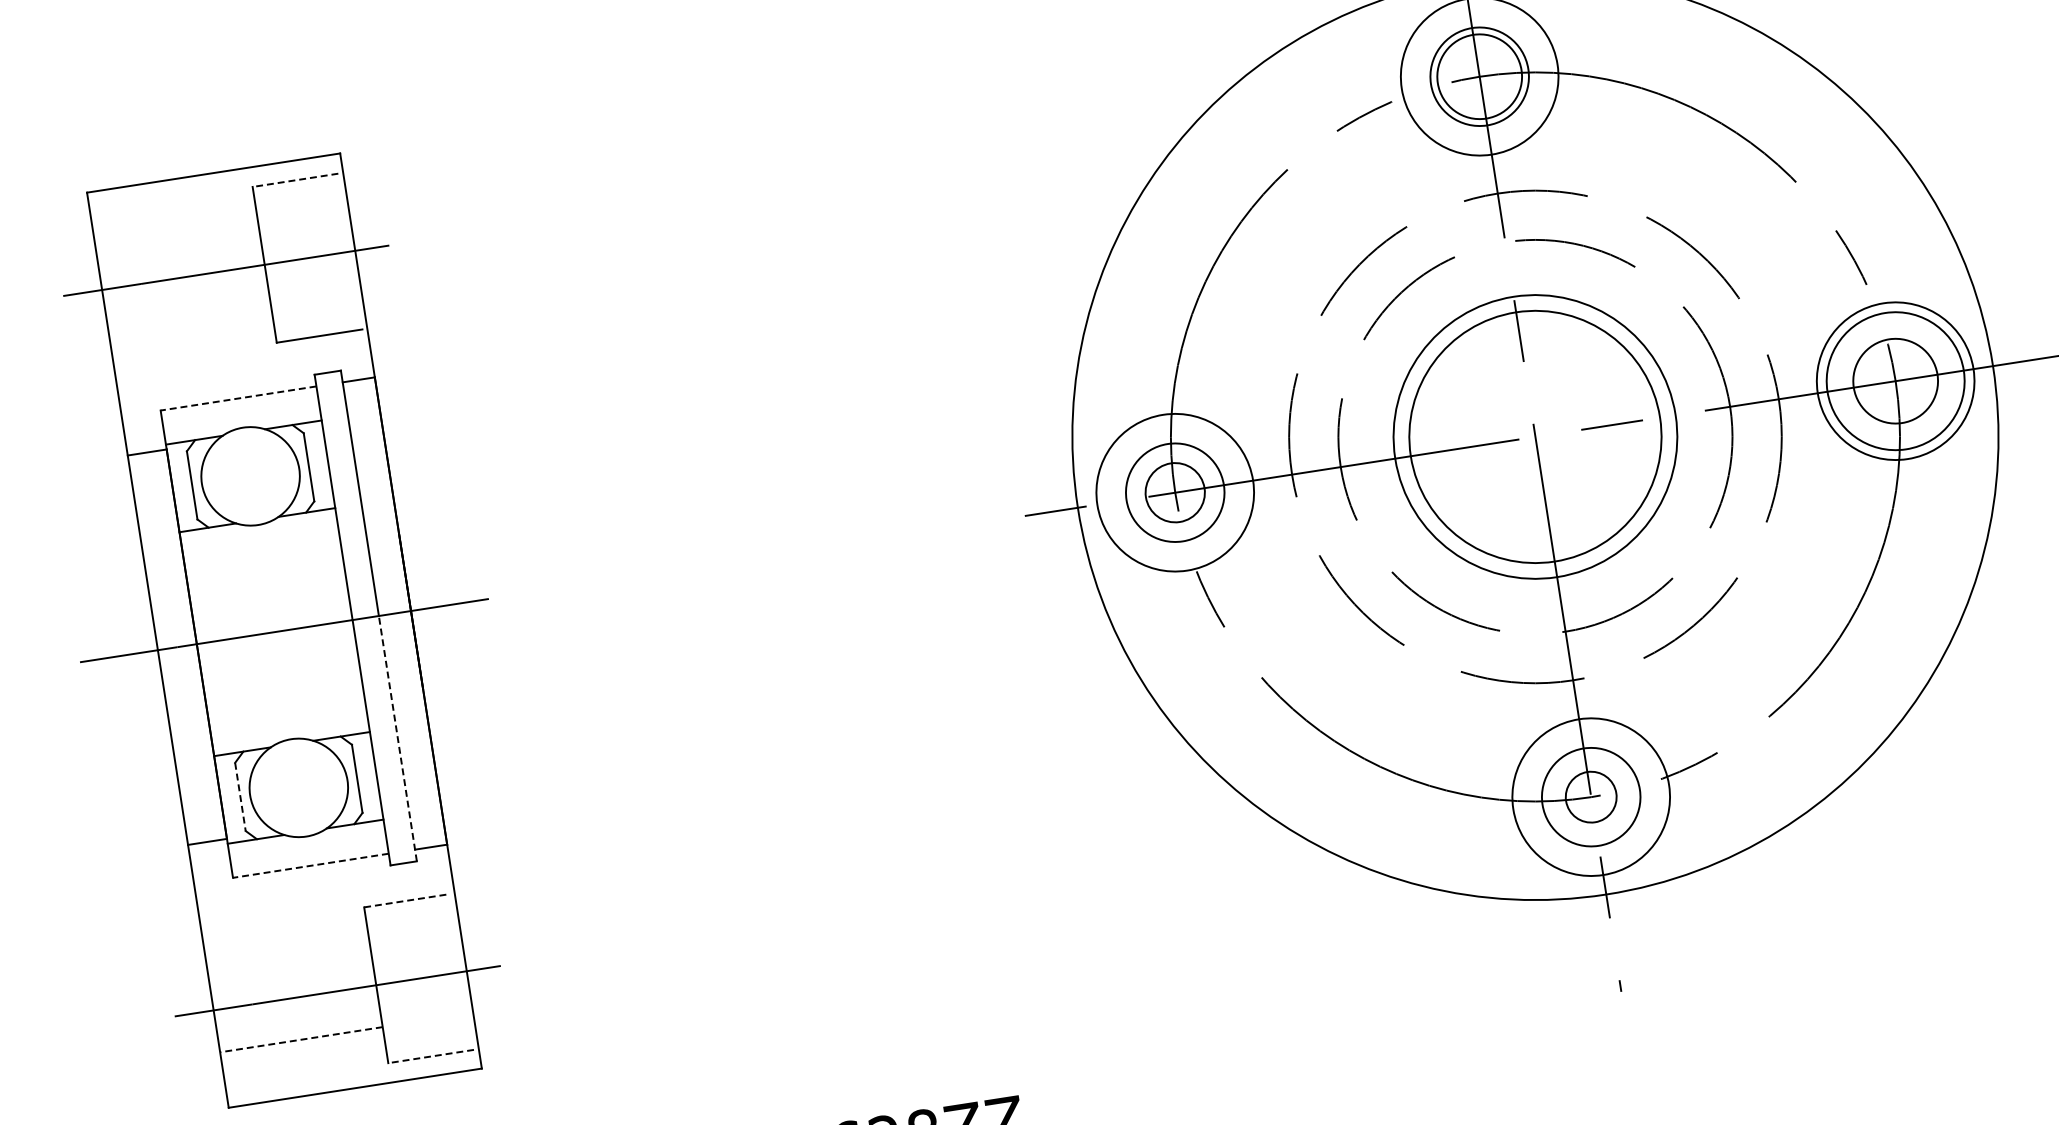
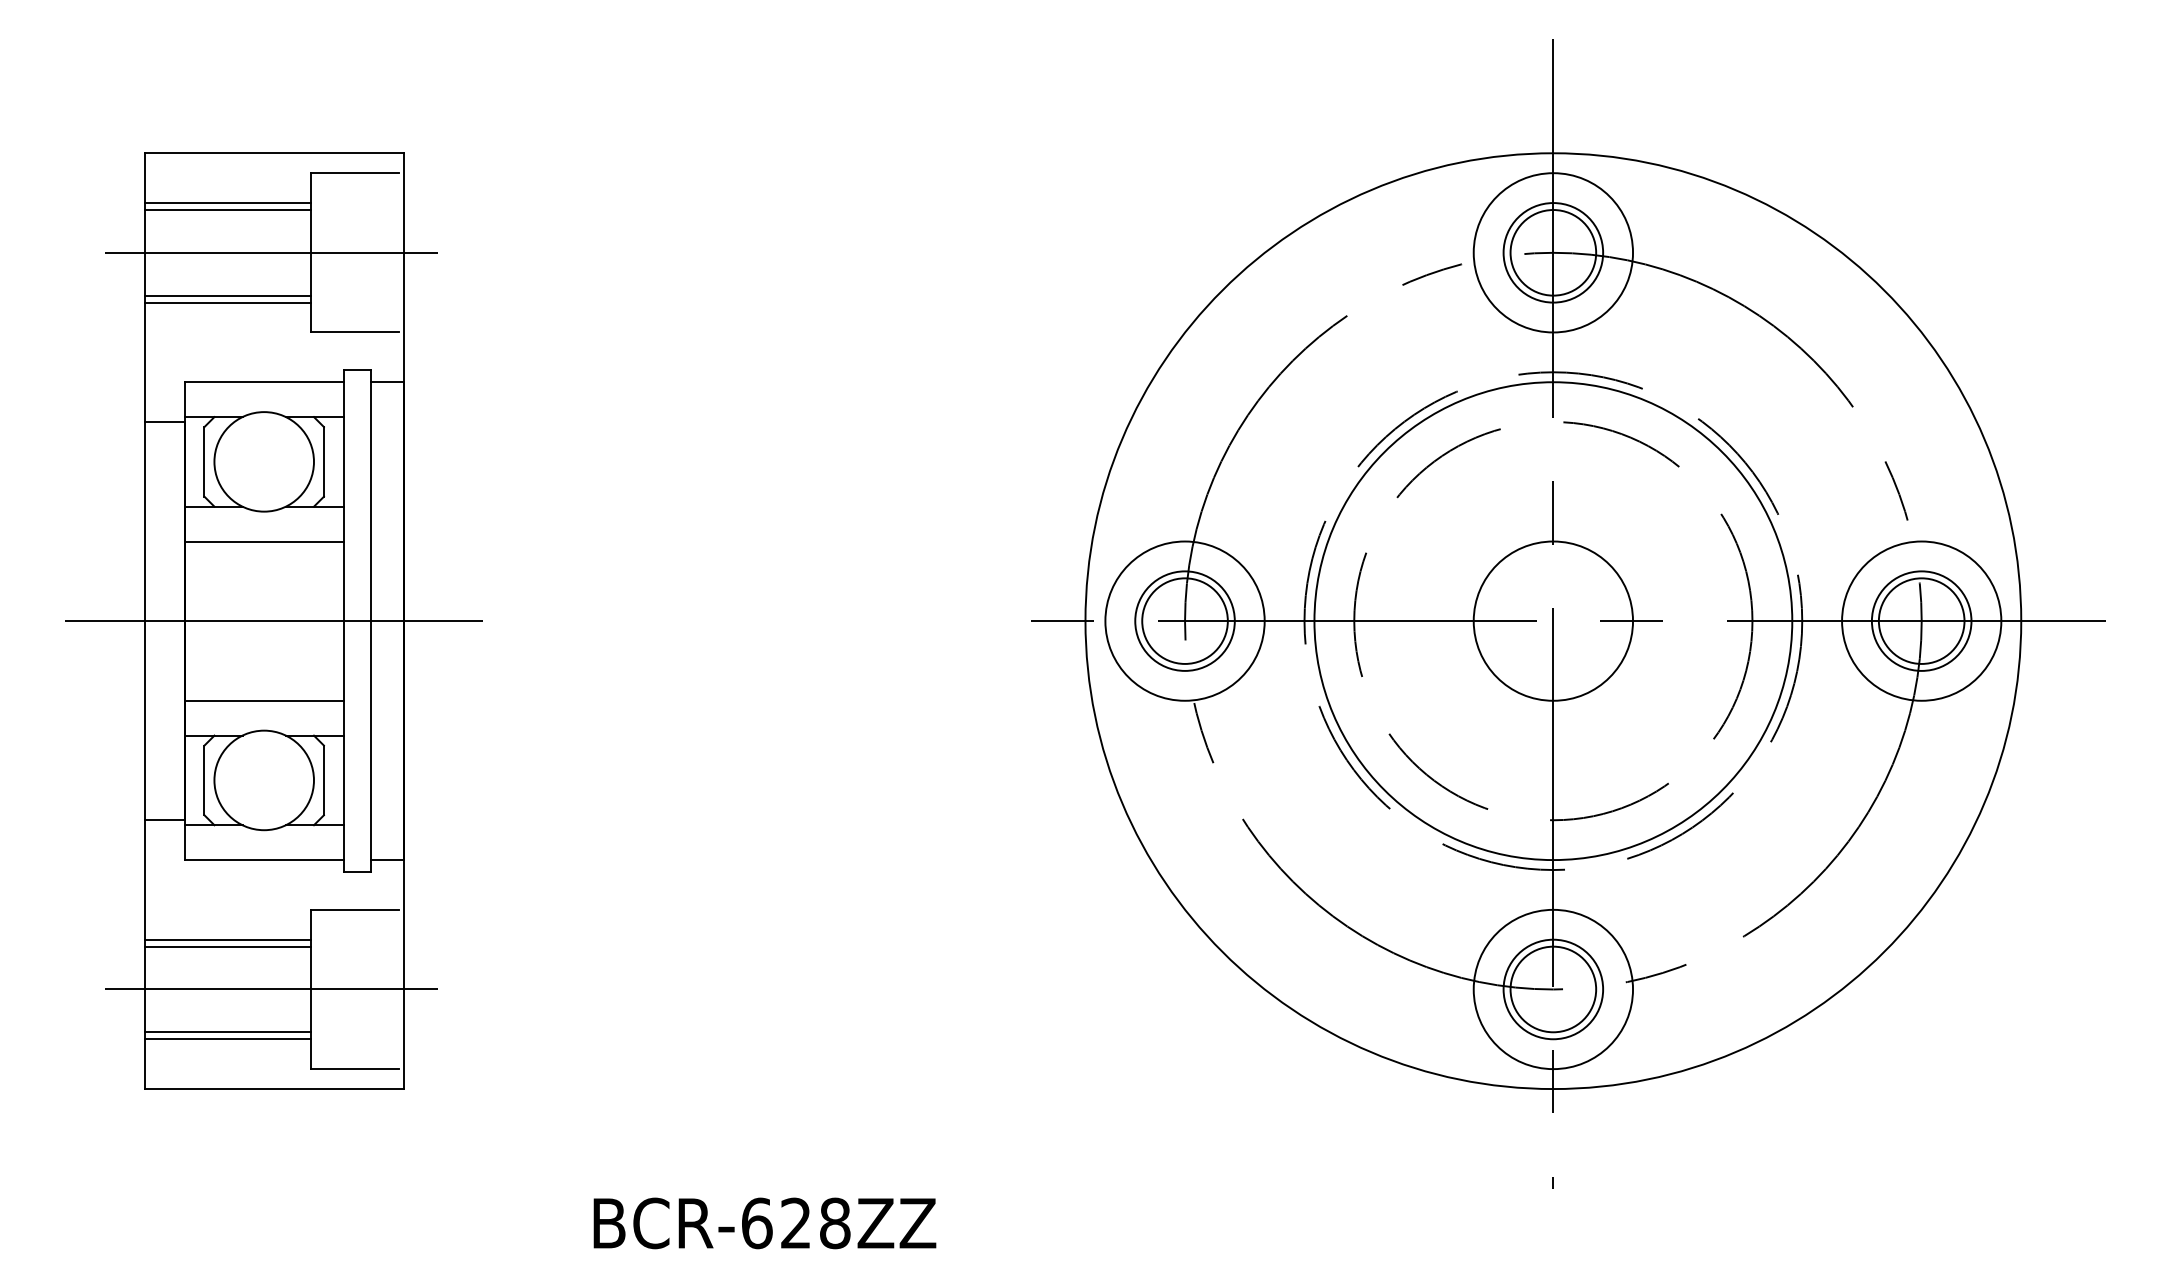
line: (295, 180) -> (354, 173), dashed -> solid
line: (175, 229) -> (227, 203), added
line: (176, 236) -> (227, 210), added
line: (189, 319) -> (227, 295), added
line: (190, 326) -> (227, 302), added
circle: (1895, 380) -> (1921, 620), size x0.71
line: (238, 398) -> (264, 382), dashed -> solid
circle: (1535, 436) -> (1553, 620), size x0.62
circle: (1535, 437) -> (1553, 621), size x1.67
circle: (1174, 492) -> (1184, 620), size x1.43
line: (261, 554) -> (263, 541), added
line: (286, 709) -> (263, 700), added
line: (397, 738) -> (370, 746), dashed -> solid
line: (240, 797) -> (204, 780), dashed -> solid
circle: (1591, 797) -> (1553, 989), size x1.67
line: (311, 866) -> (264, 860), dashed -> solid
line: (406, 900) -> (354, 909), dashed -> solid
line: (287, 949) -> (227, 939), added
line: (288, 955) -> (227, 946), added
line: (301, 1039) -> (227, 1032), dashed -> solid
line: (302, 1046) -> (227, 1039), added
line: (430, 1056) -> (354, 1069), dashed -> solid

